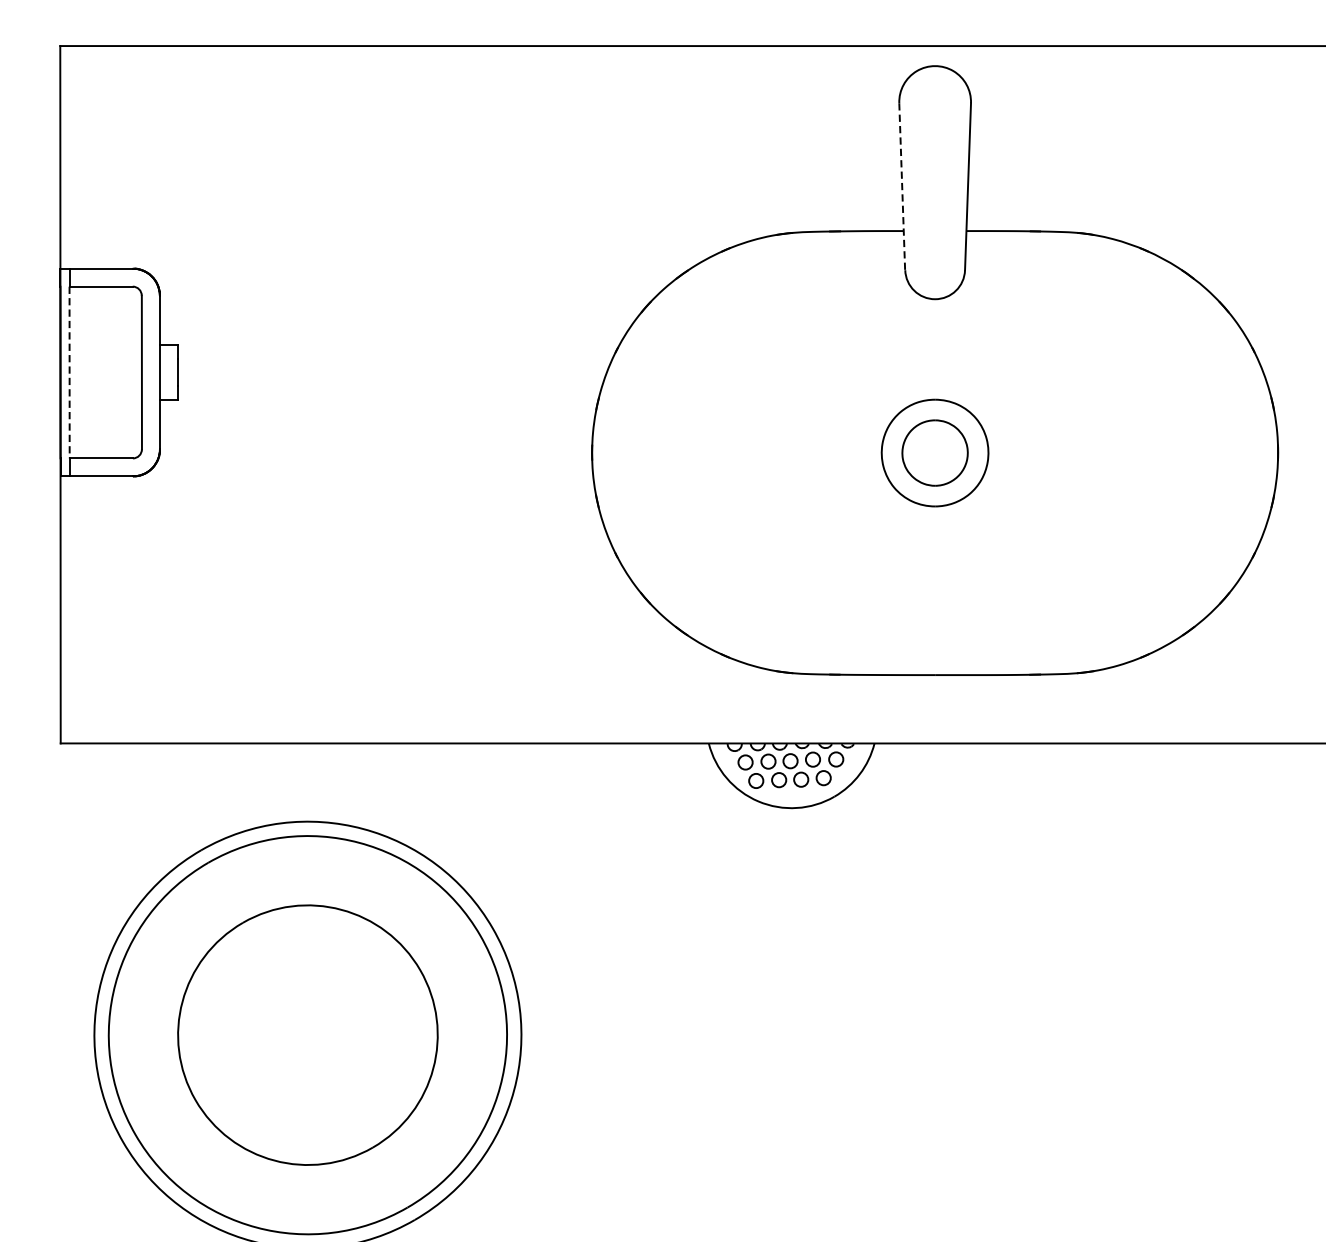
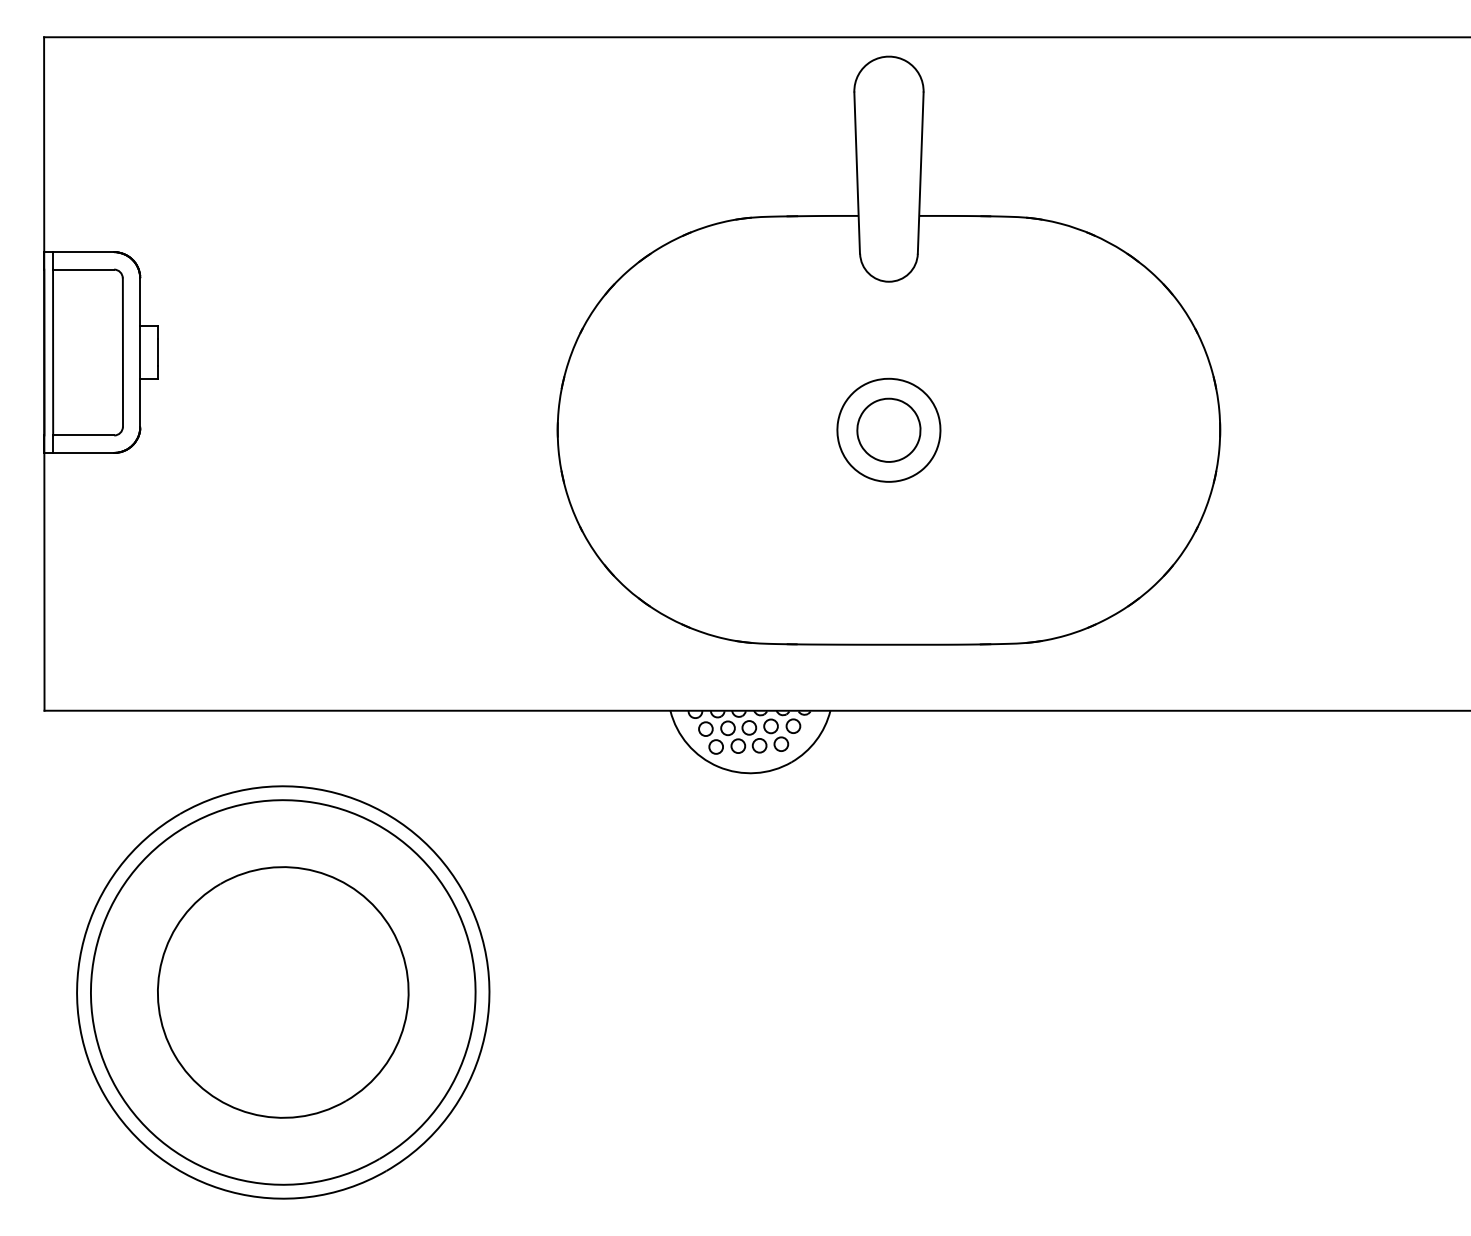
line: (902, 187) -> (857, 173), dashed -> solid
line: (70, 372) -> (53, 352), dashed -> solid

